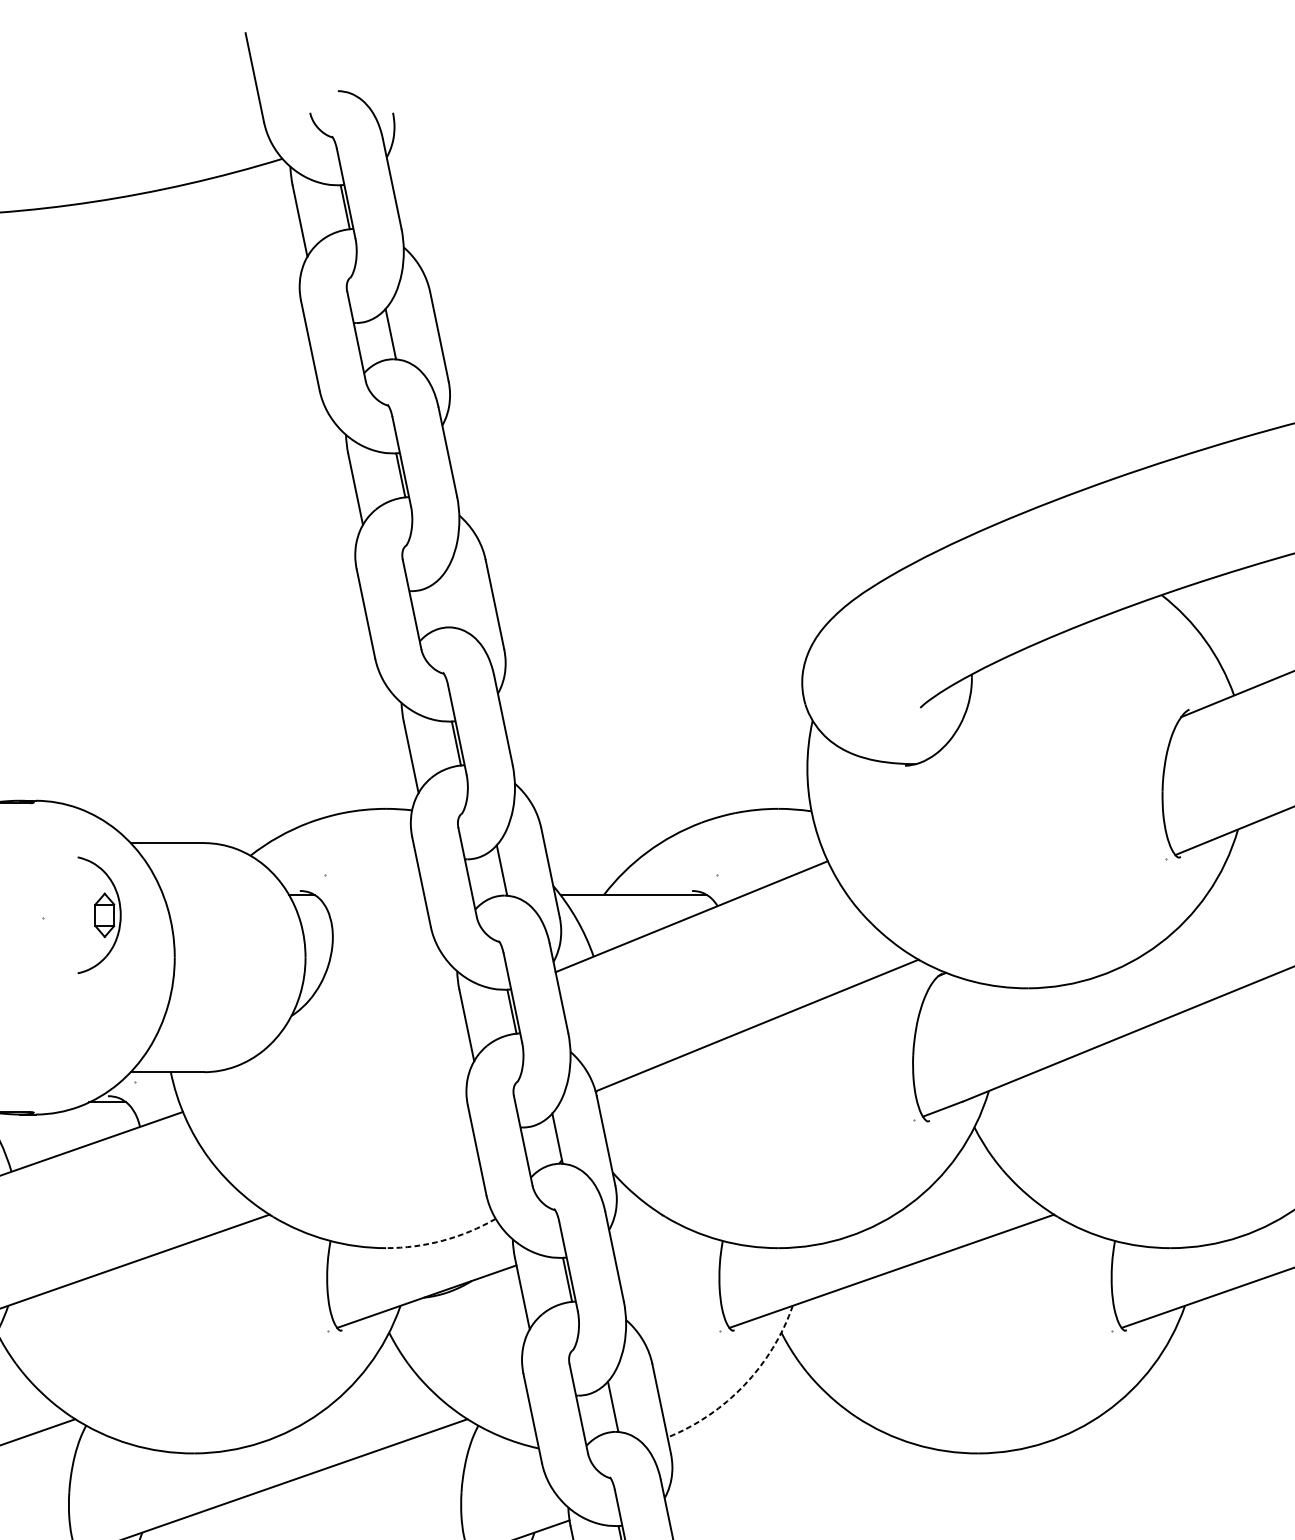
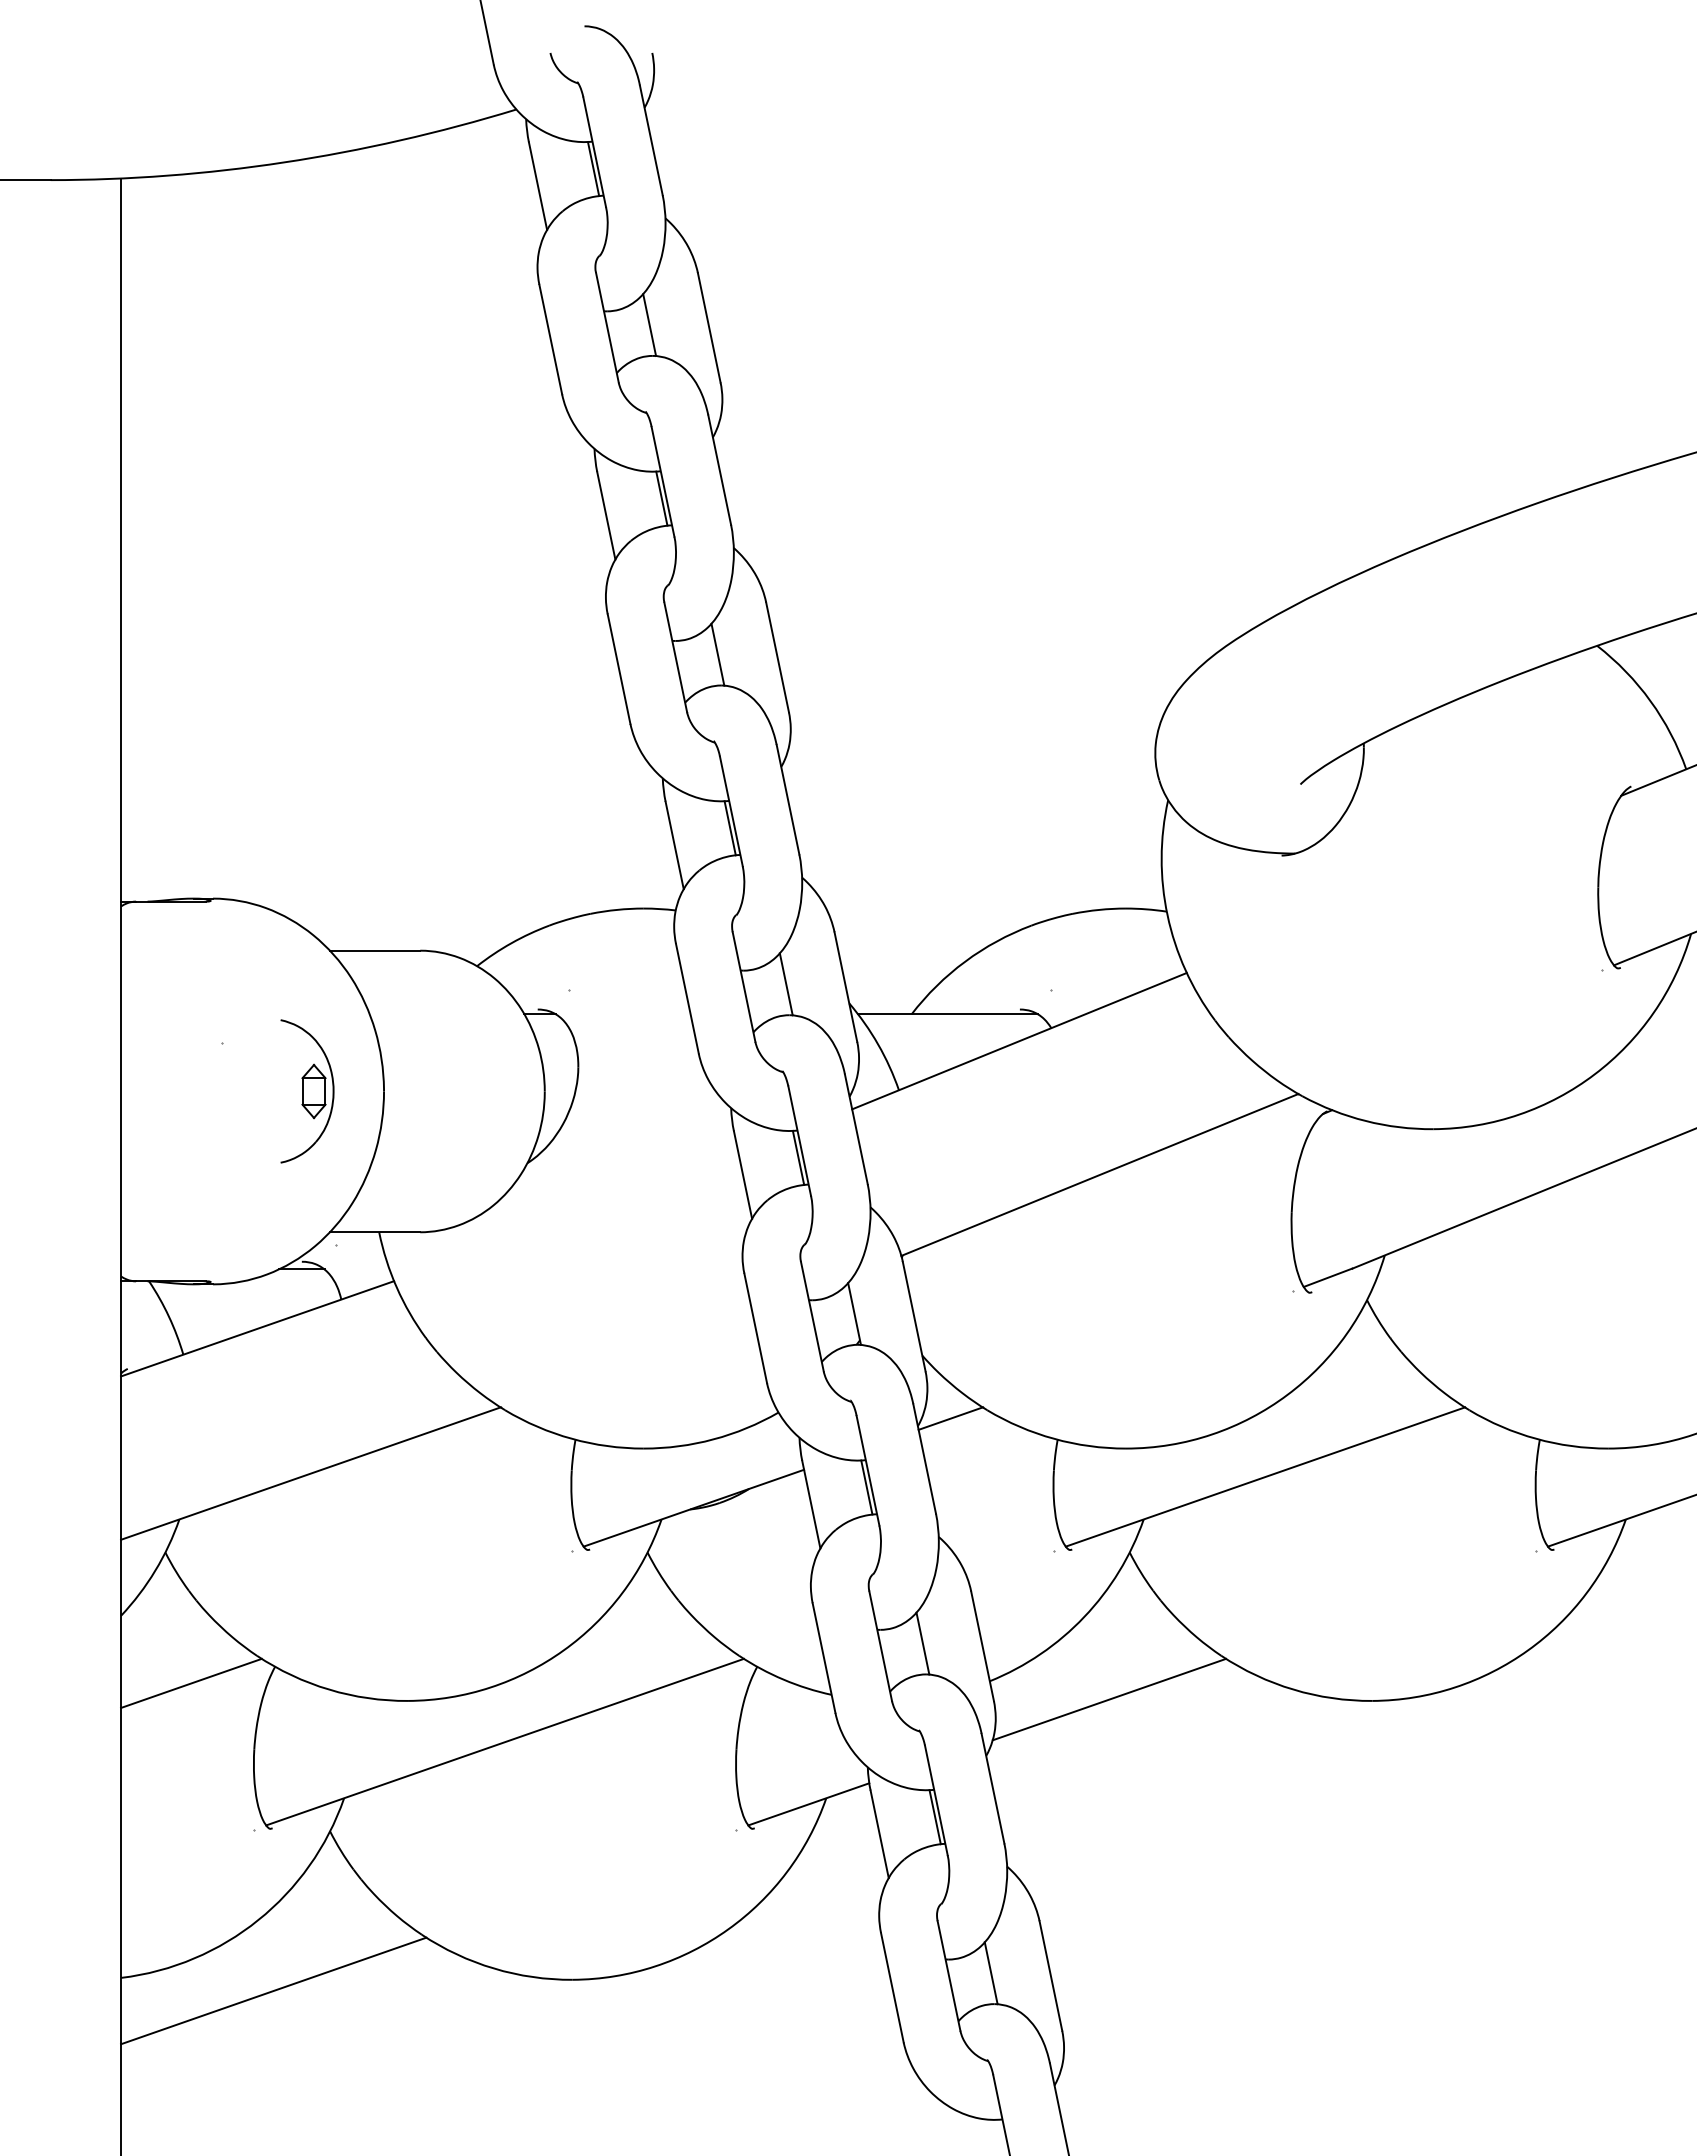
line: (446, 602) -> (717, 654), added
part: (99, 915) -> (307, 1091), moved
line: (635, 1223) -> (950, 1418), added
arc: (442, 1240) -> (713, 1439), dashed -> solid
arc: (744, 1385) -> (1084, 1617), dashed -> solid
line: (764, 1452) -> (1109, 1699), added

